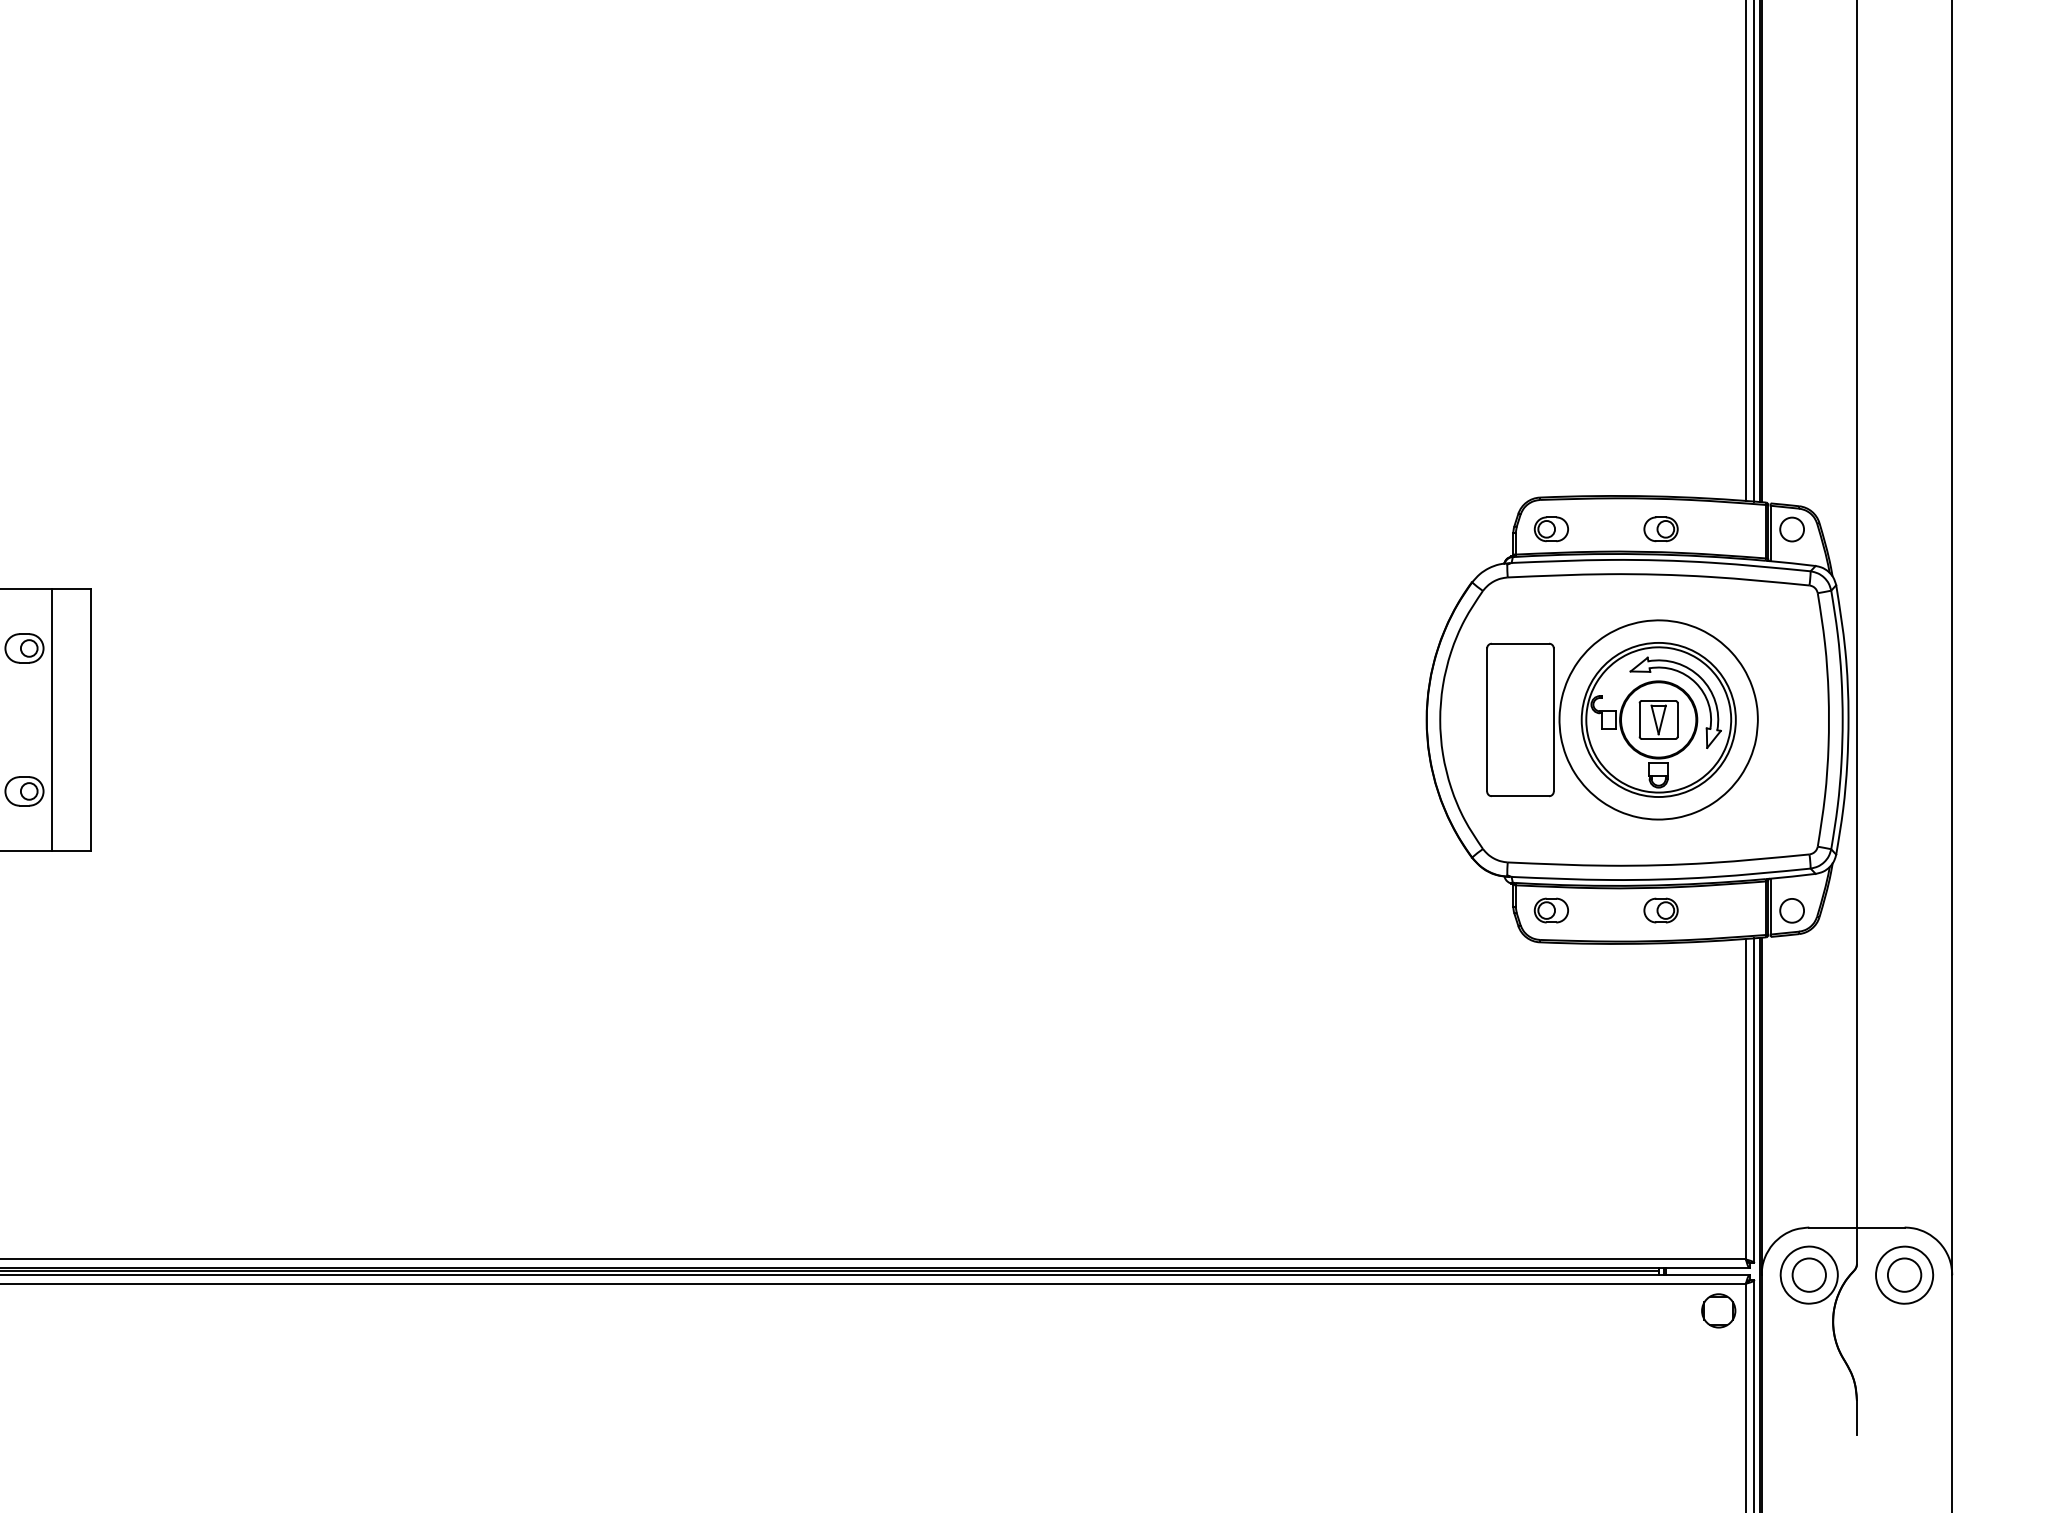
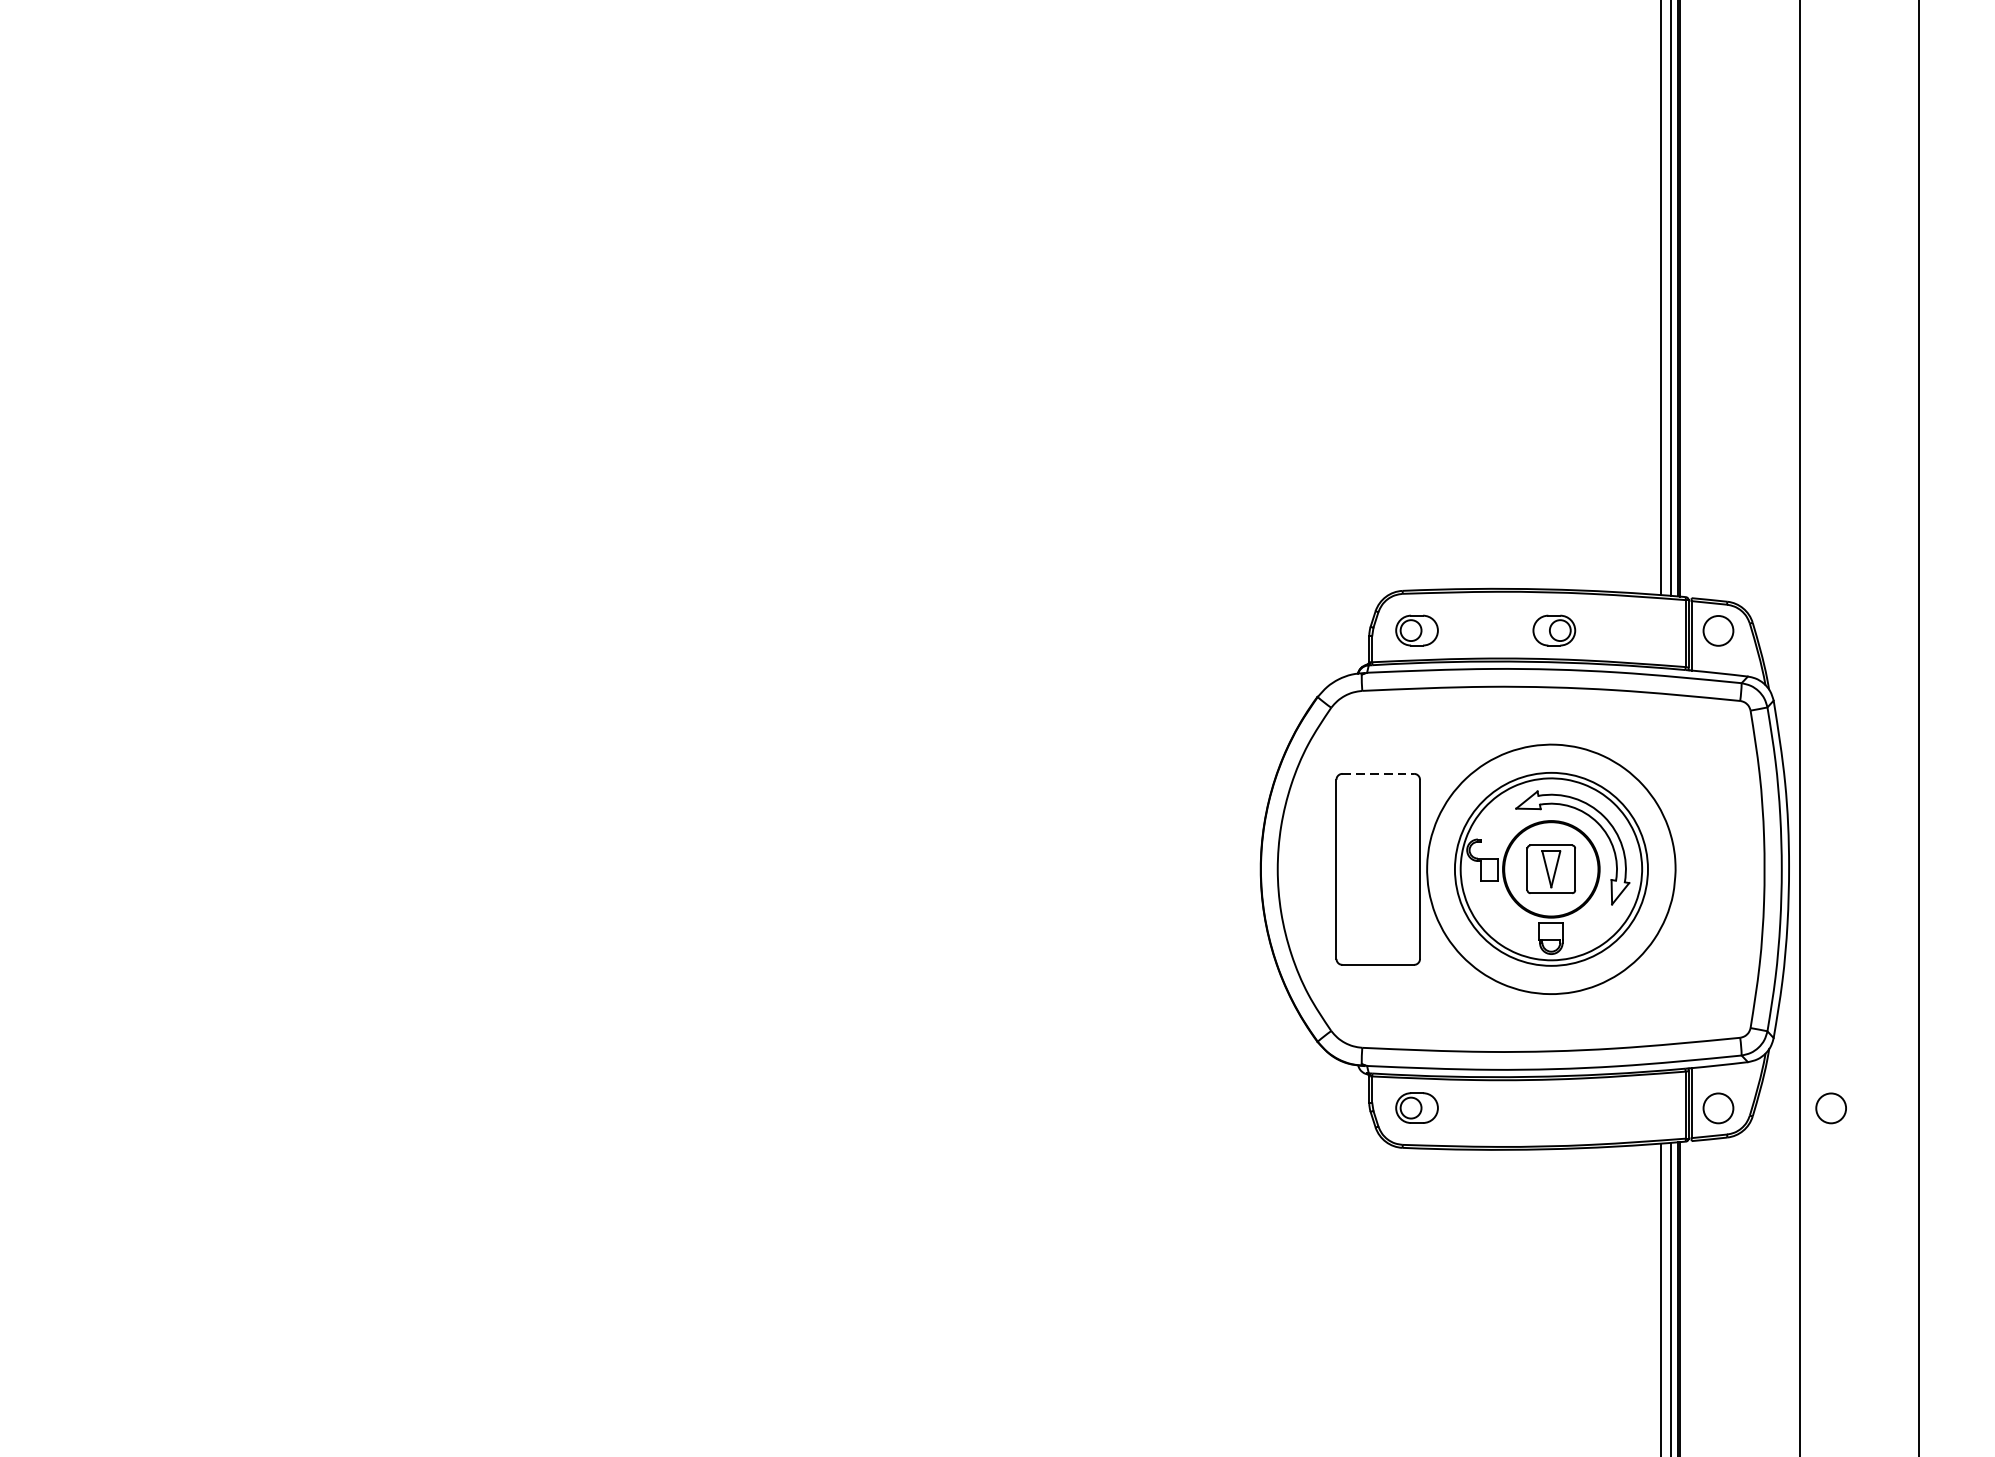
line: (1520, 643) -> (1378, 773), solid -> dashed
part: (1660, 910) -> (1553, 1108), removed
circle: (1881, 910) -> (1830, 1108), added

